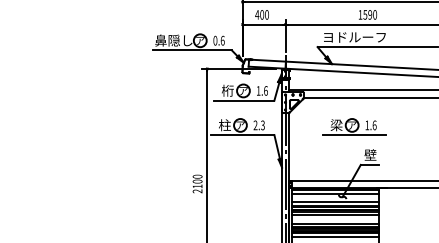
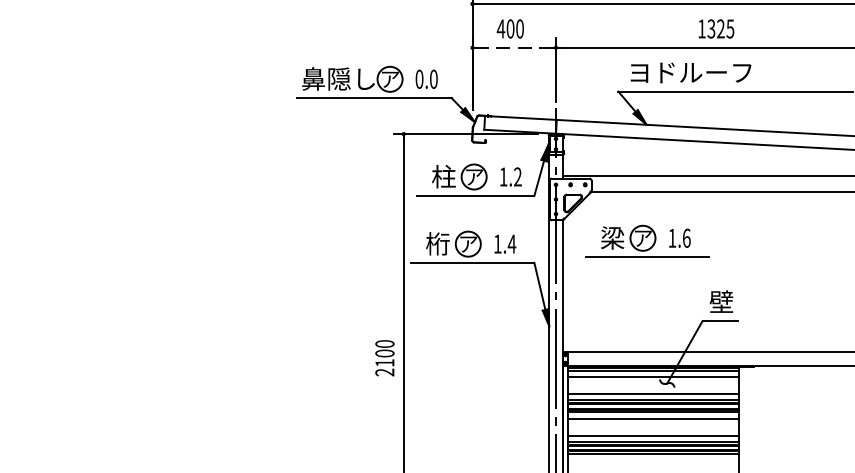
text: (370, 14) -> (721, 28), 1590 -> 1325
line: (264, 24) -> (515, 47), solid -> dashed
text: (222, 40) -> (433, 78), 0.6 -> 0.0
text: (227, 90) -> (443, 176), 桁 -> 柱
text: (265, 90) -> (517, 176), 1.6 -> 1.2
text: (224, 125) -> (437, 244), 柱 -> 桁
text: (258, 125) -> (503, 244), 2.3 -> 1.4
part: (354, 126) -> (647, 240), moved
line: (335, 236) -> (653, 460), removed

